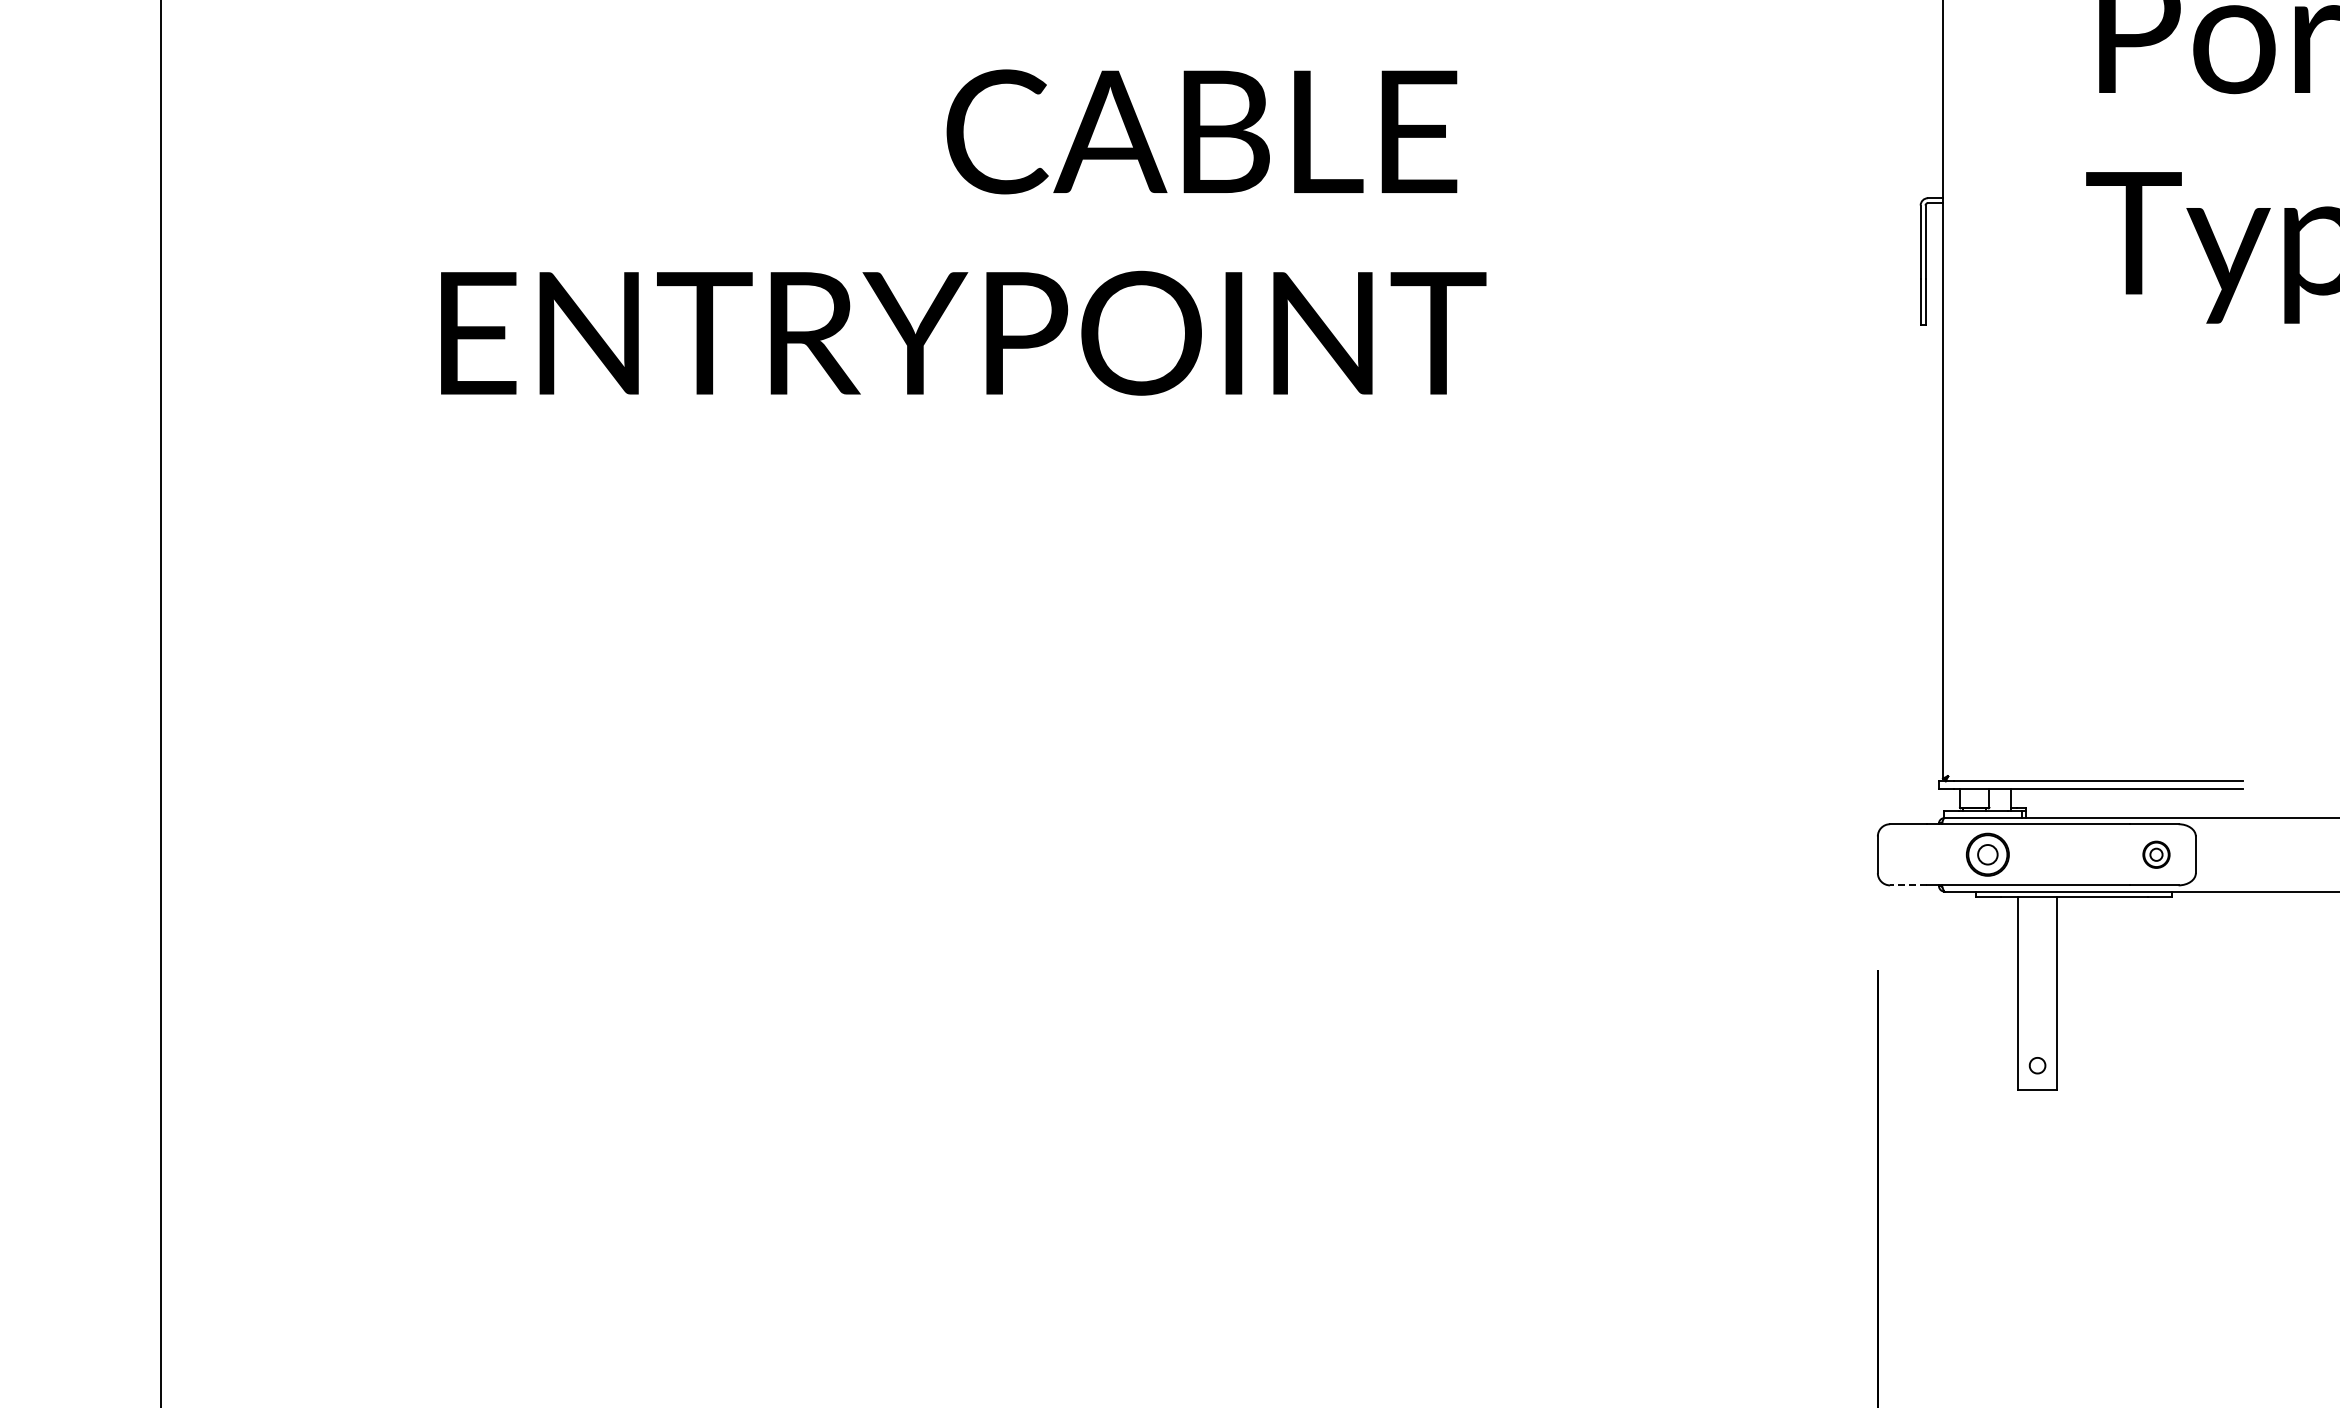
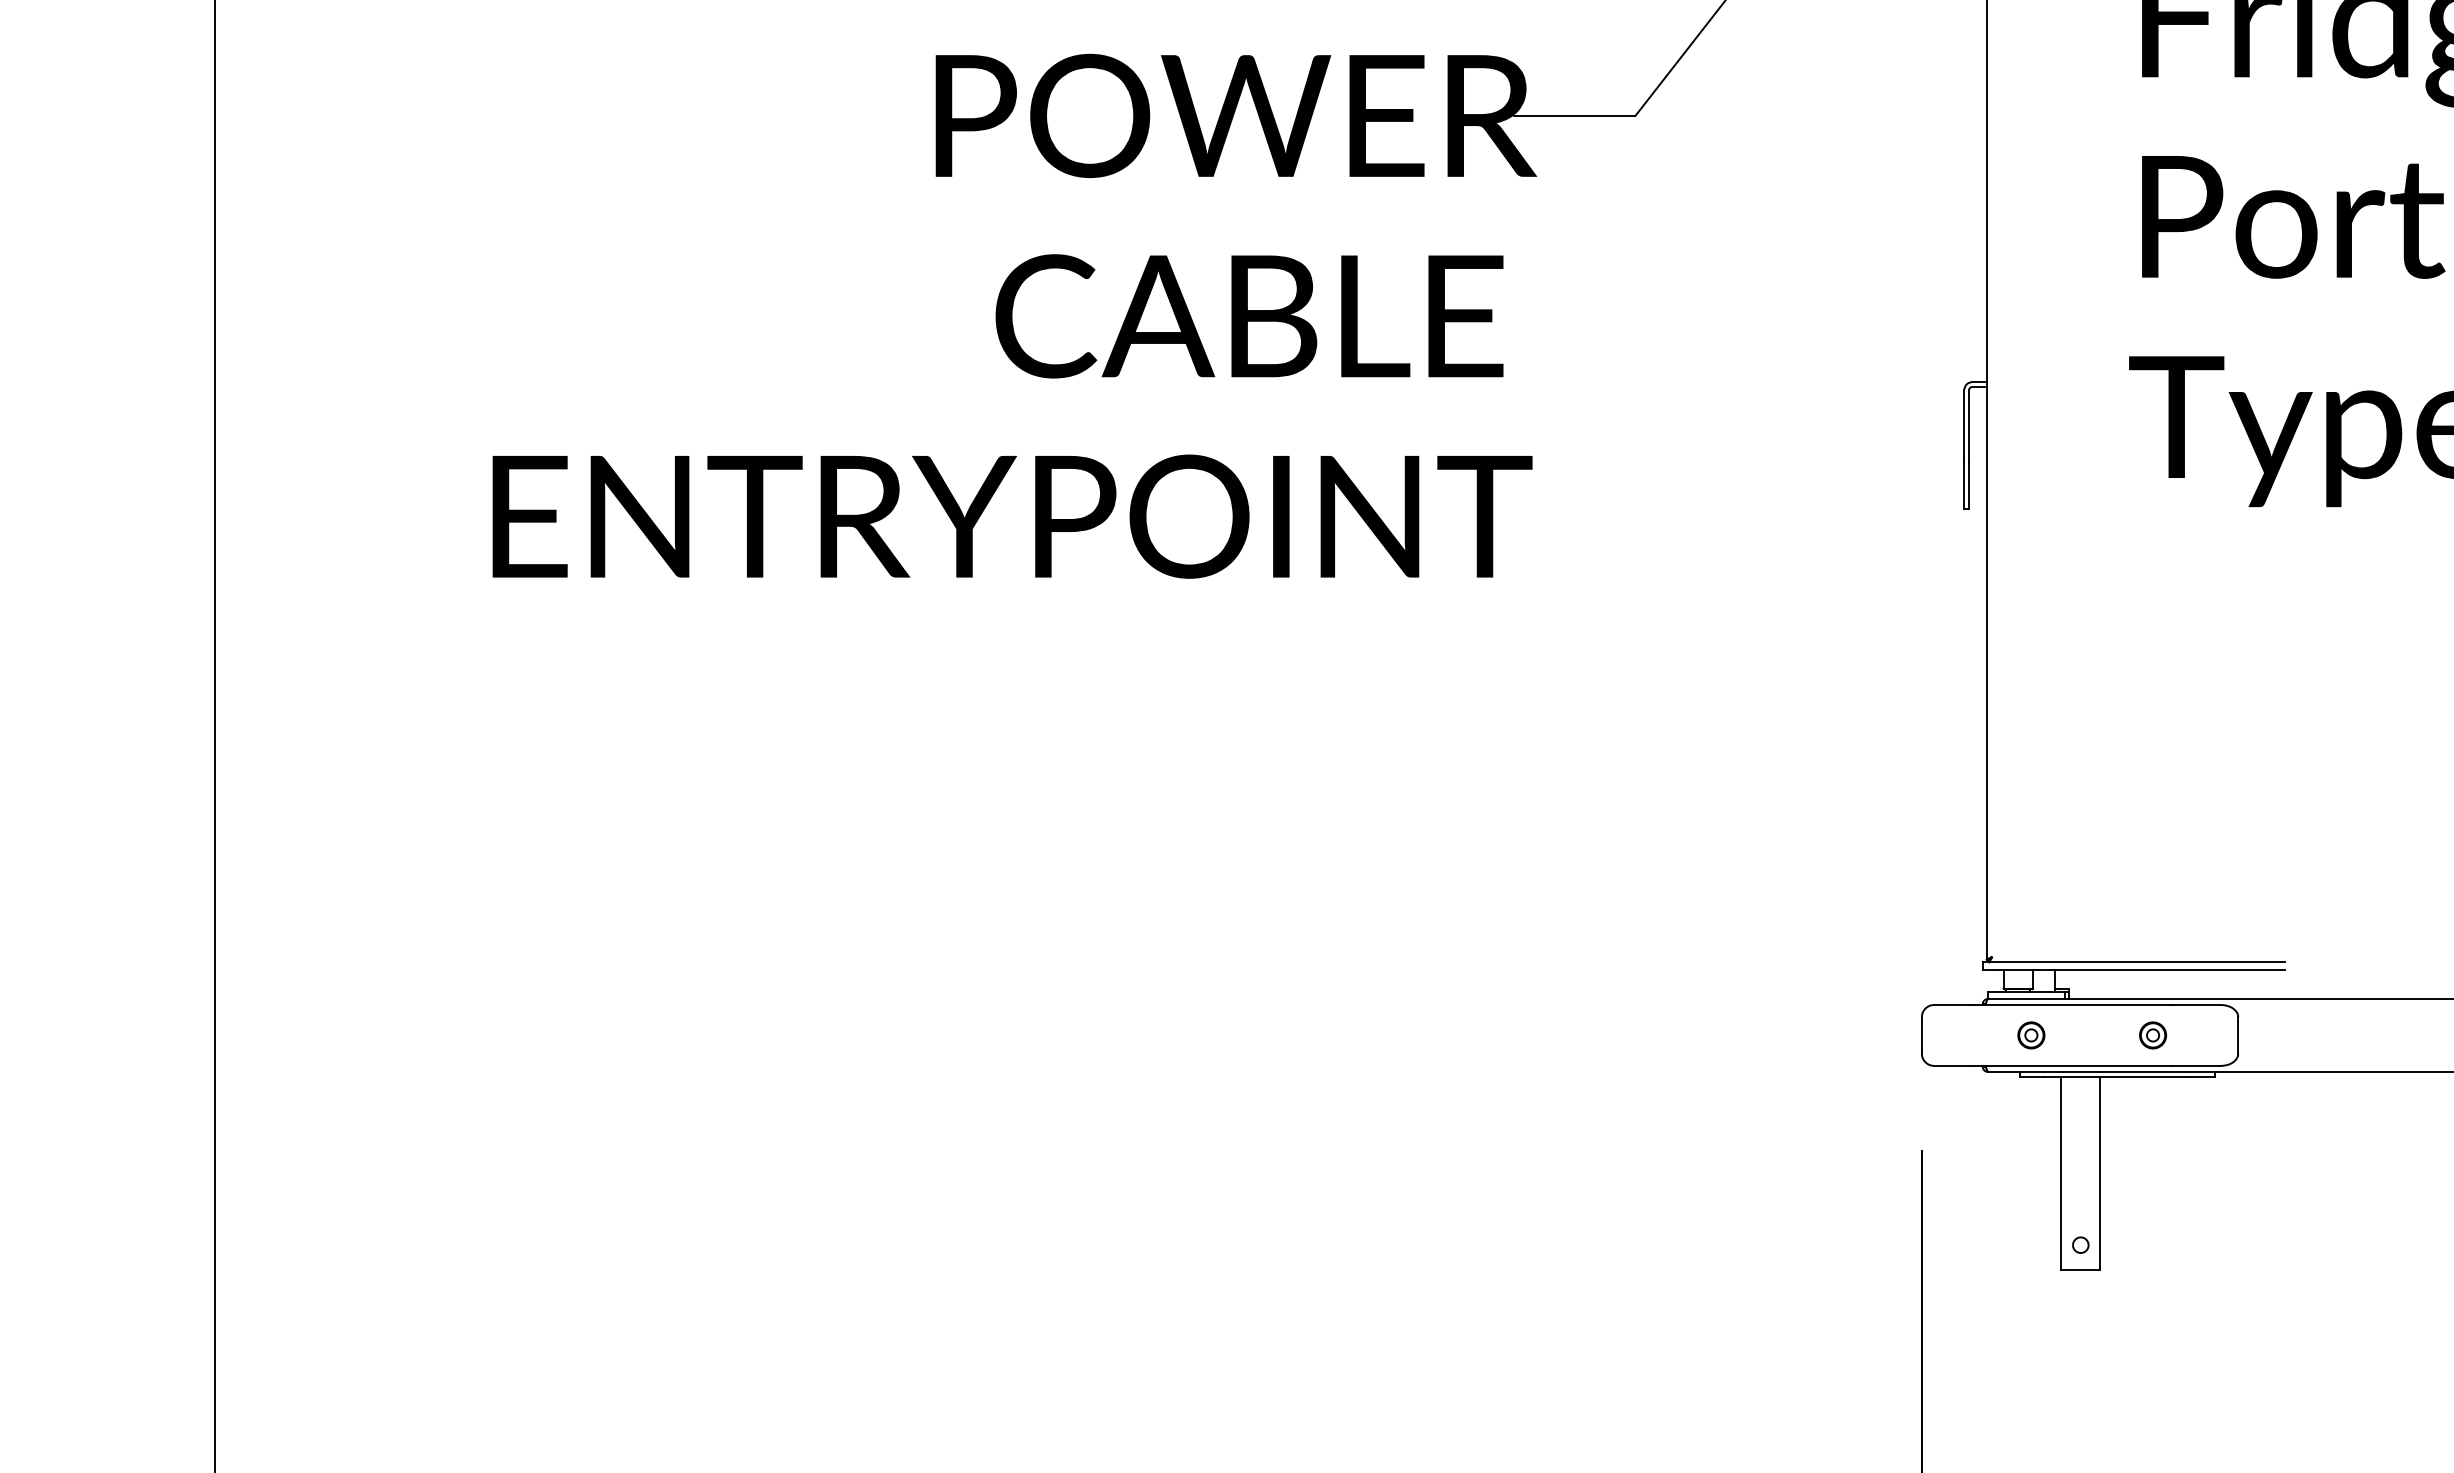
part: (1988, 854) -> (2031, 1035), size x0.62
part: (2156, 854) -> (2153, 1035), moved
line: (1907, 885) -> (1951, 1065), dashed -> solid

